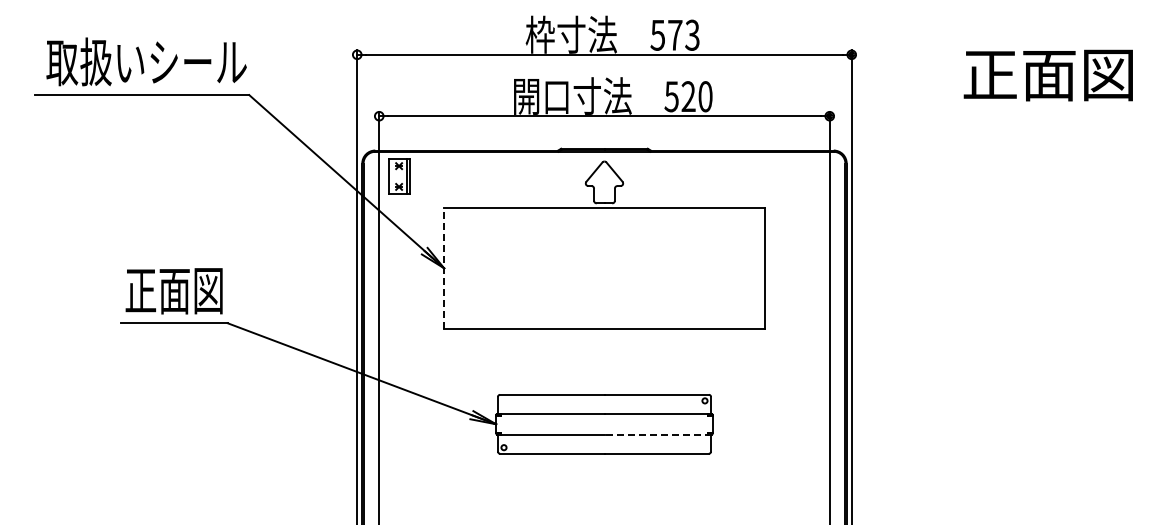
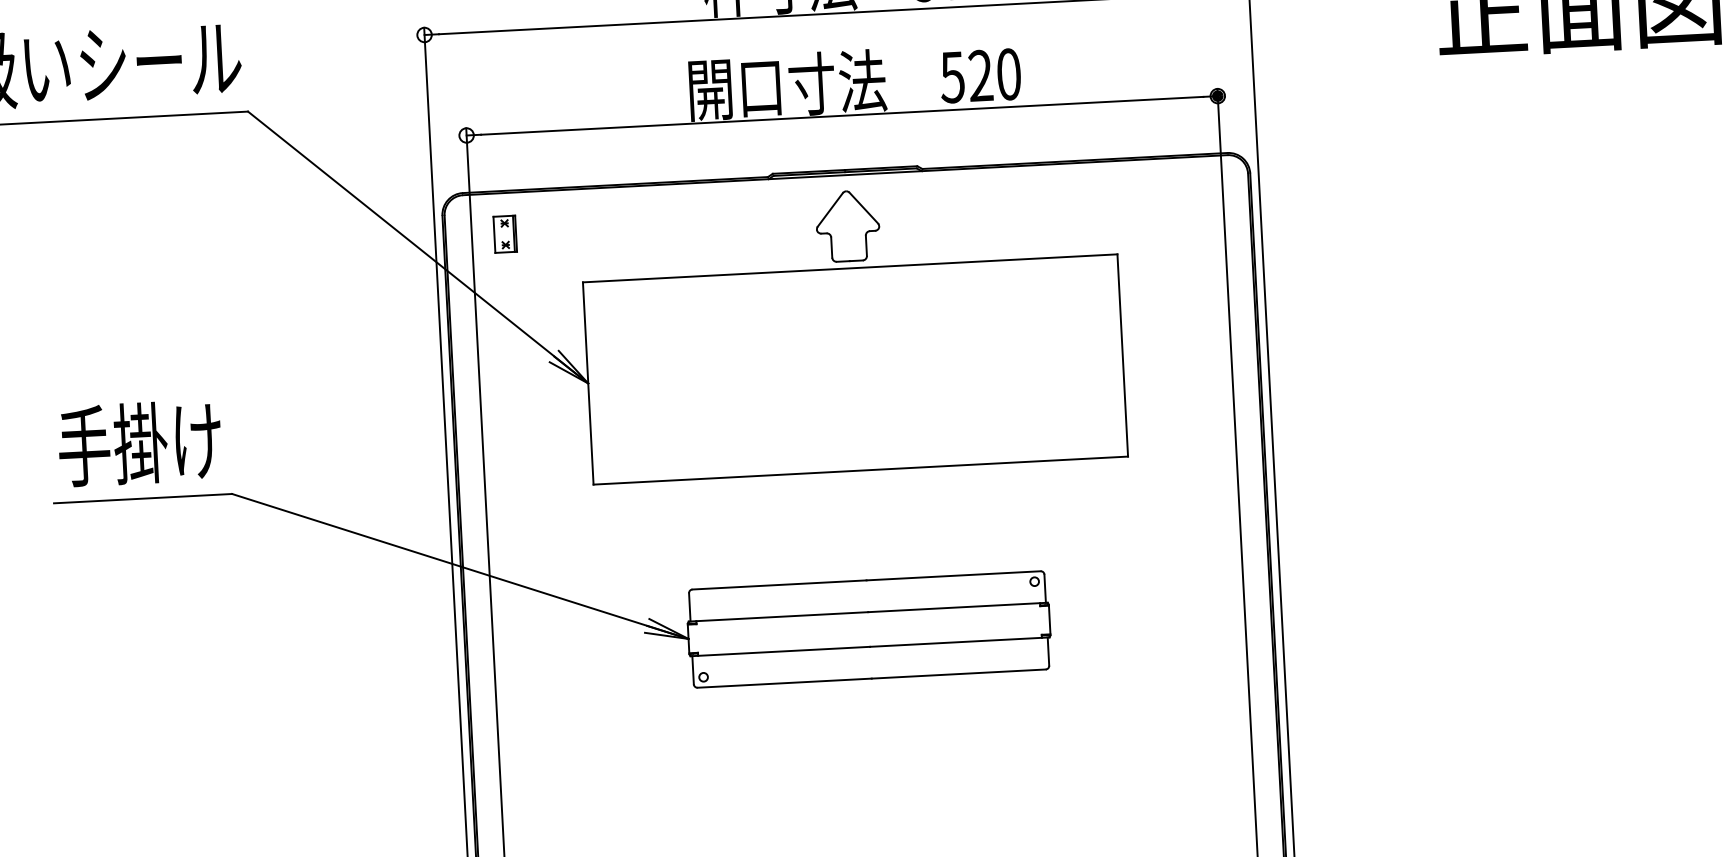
part: (399, 176) -> (505, 234), size x0.62
line: (444, 268) -> (588, 383), dashed -> solid
text: (173, 289) -> (138, 442), 正面図 -> 手掛け
line: (658, 434) -> (960, 641), dashed -> solid

